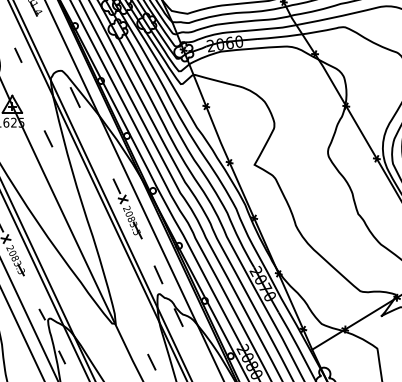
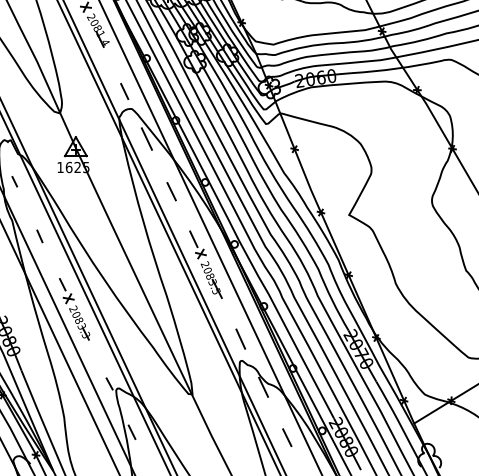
line: (18, 55) -> (124, 91), moved
line: (48, 138) -> (171, 191), moved
line: (152, 362) -> (287, 437), moved

